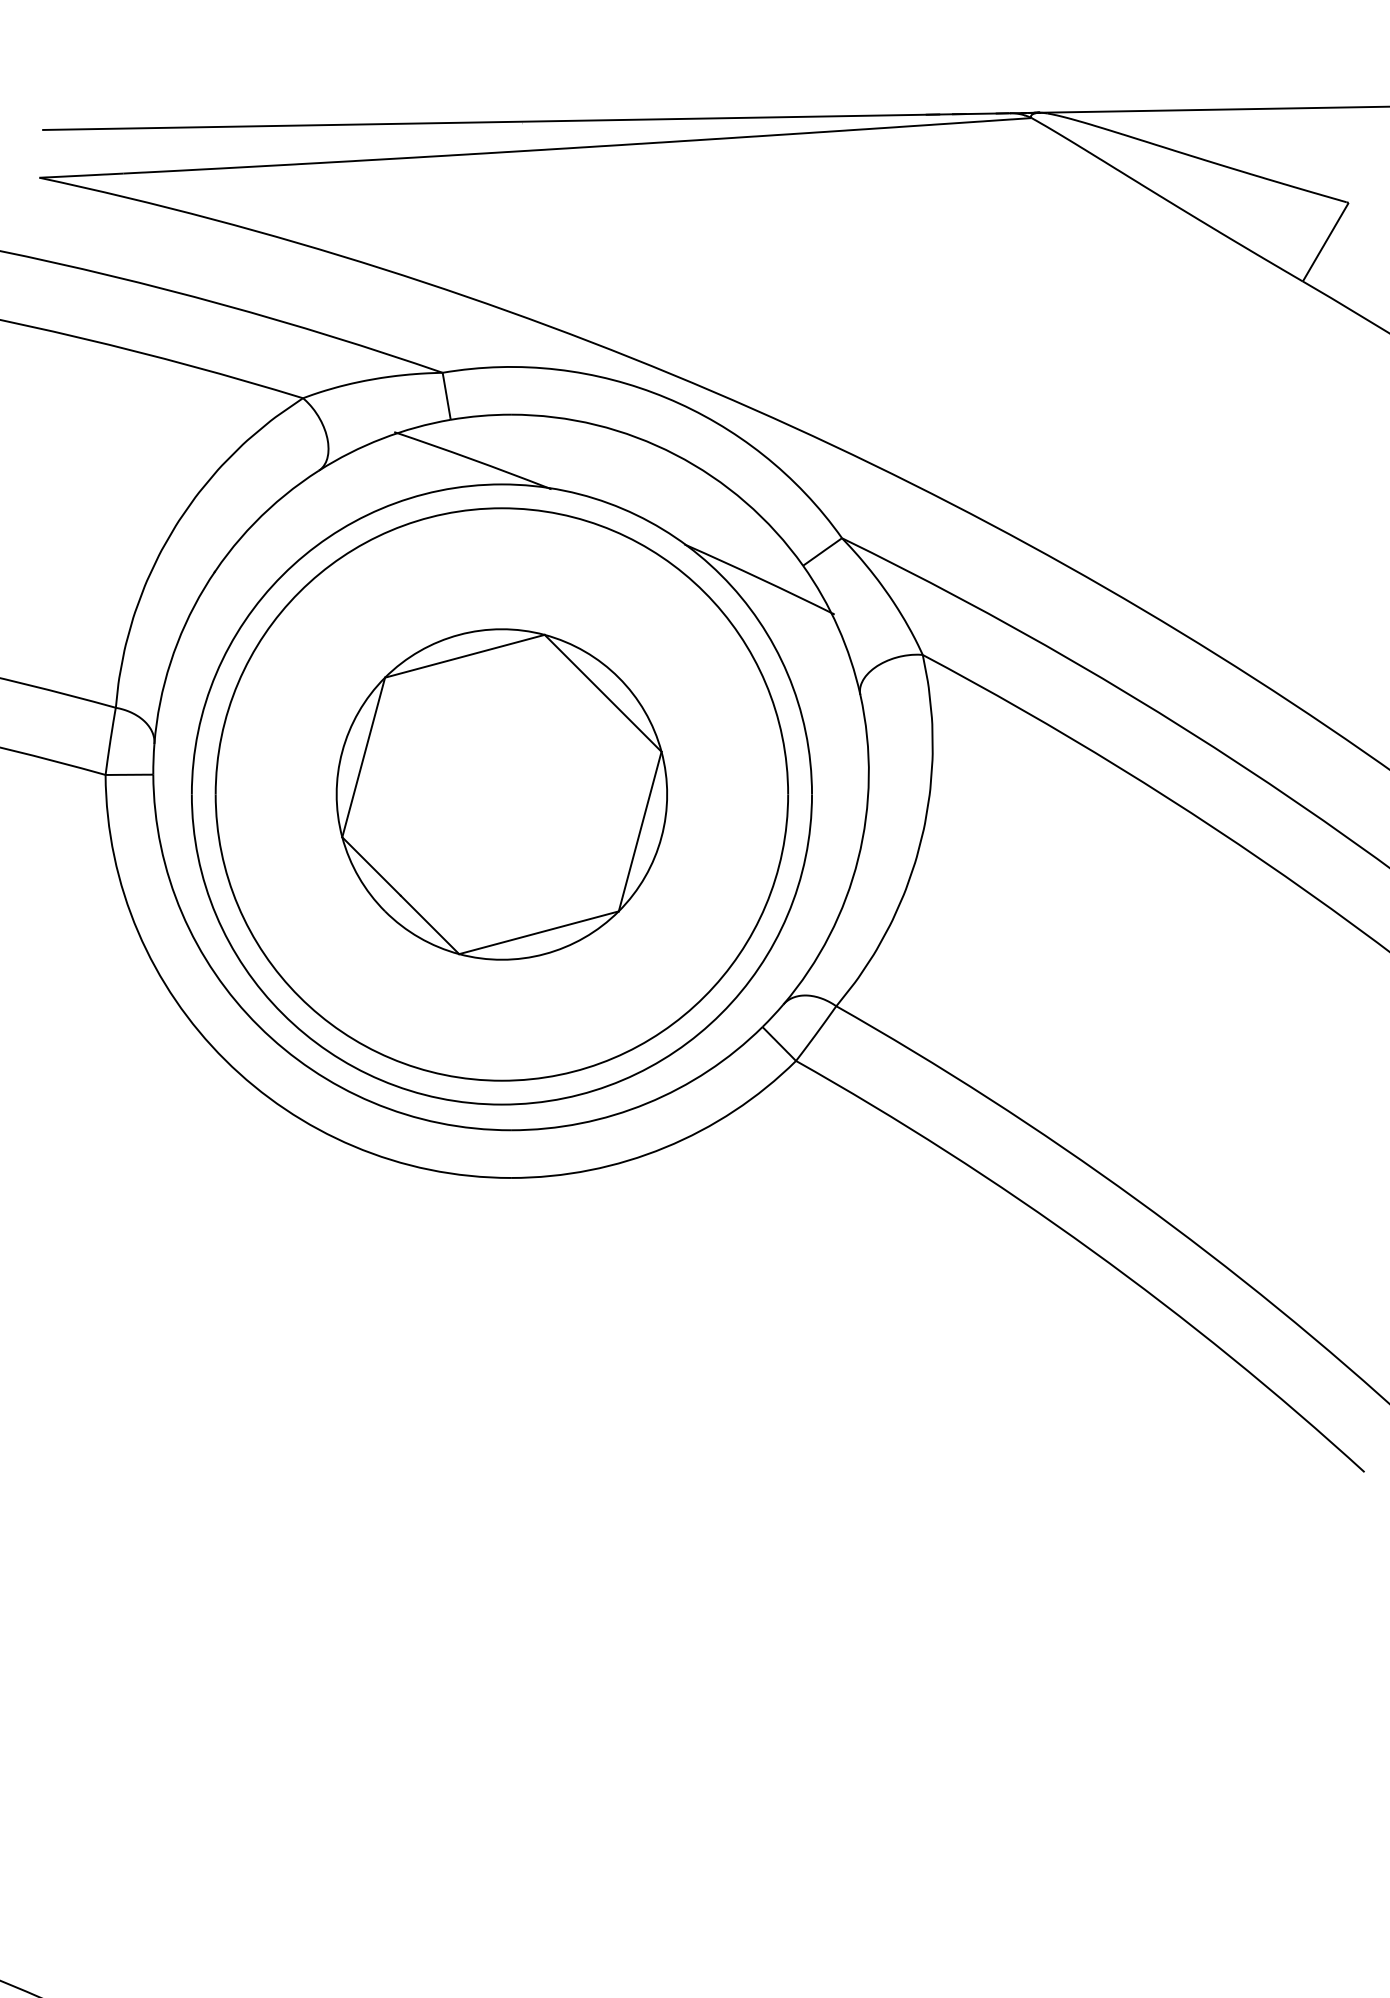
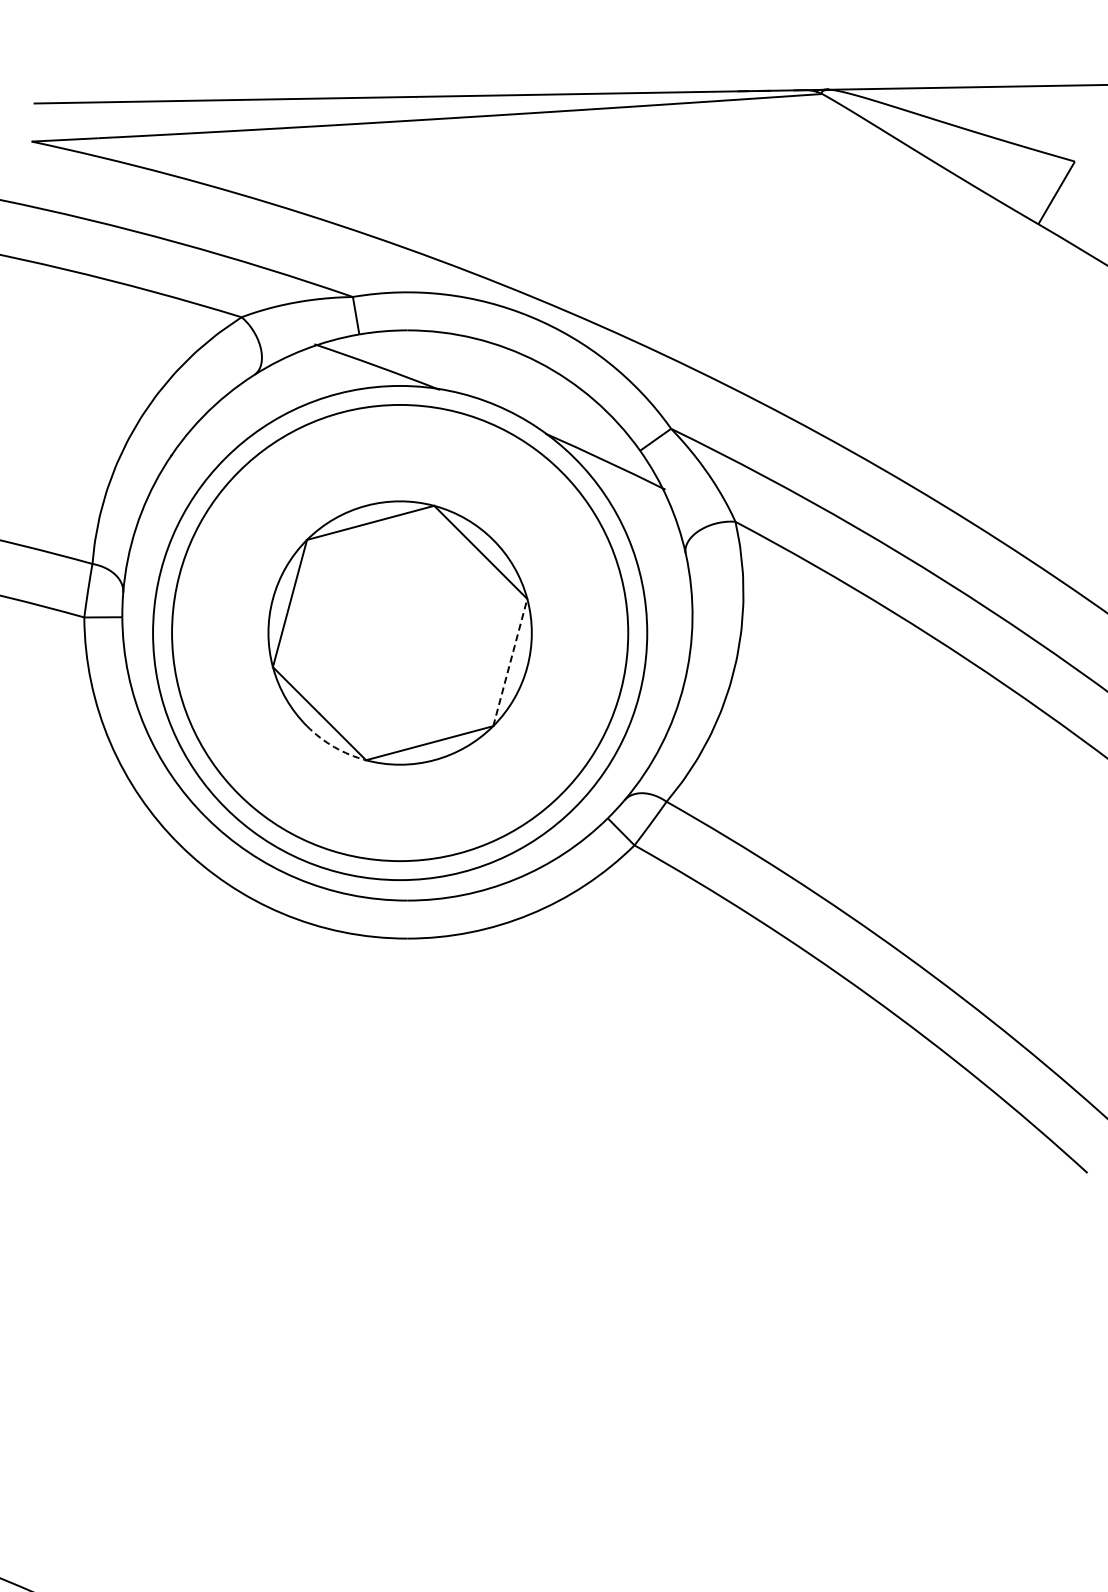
line: (640, 831) -> (510, 662), solid -> dashed
arc: (419, 938) -> (334, 747), solid -> dashed

